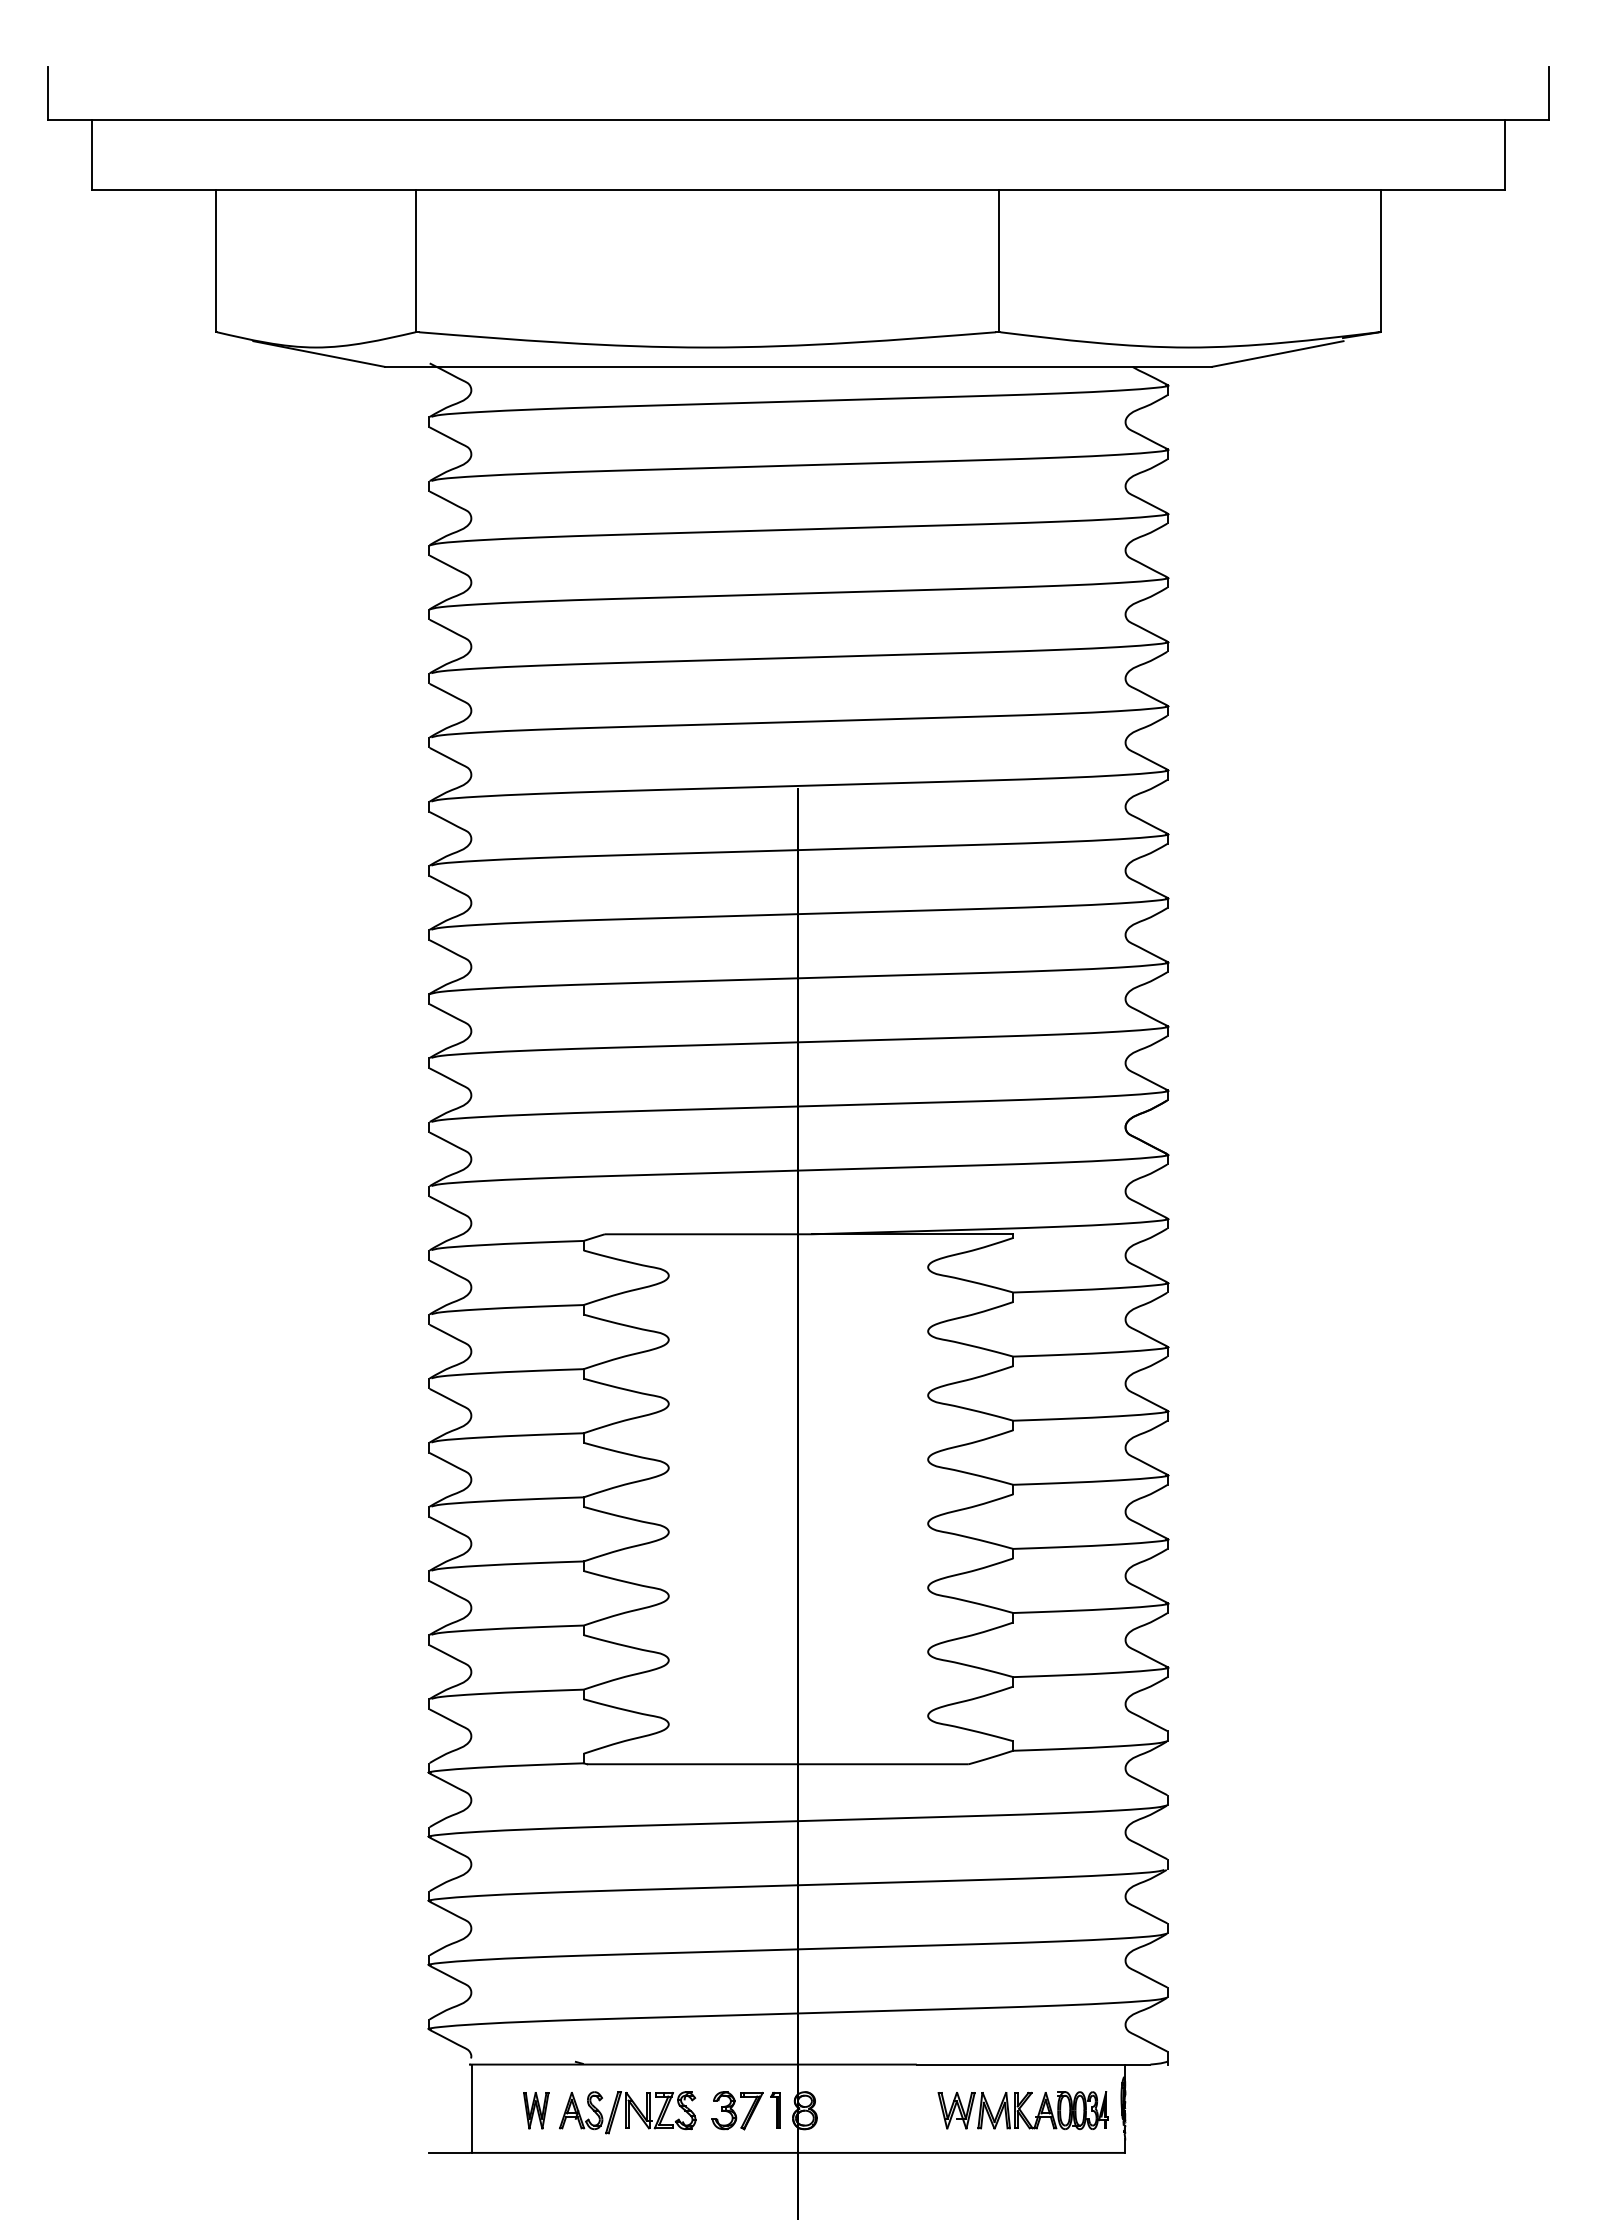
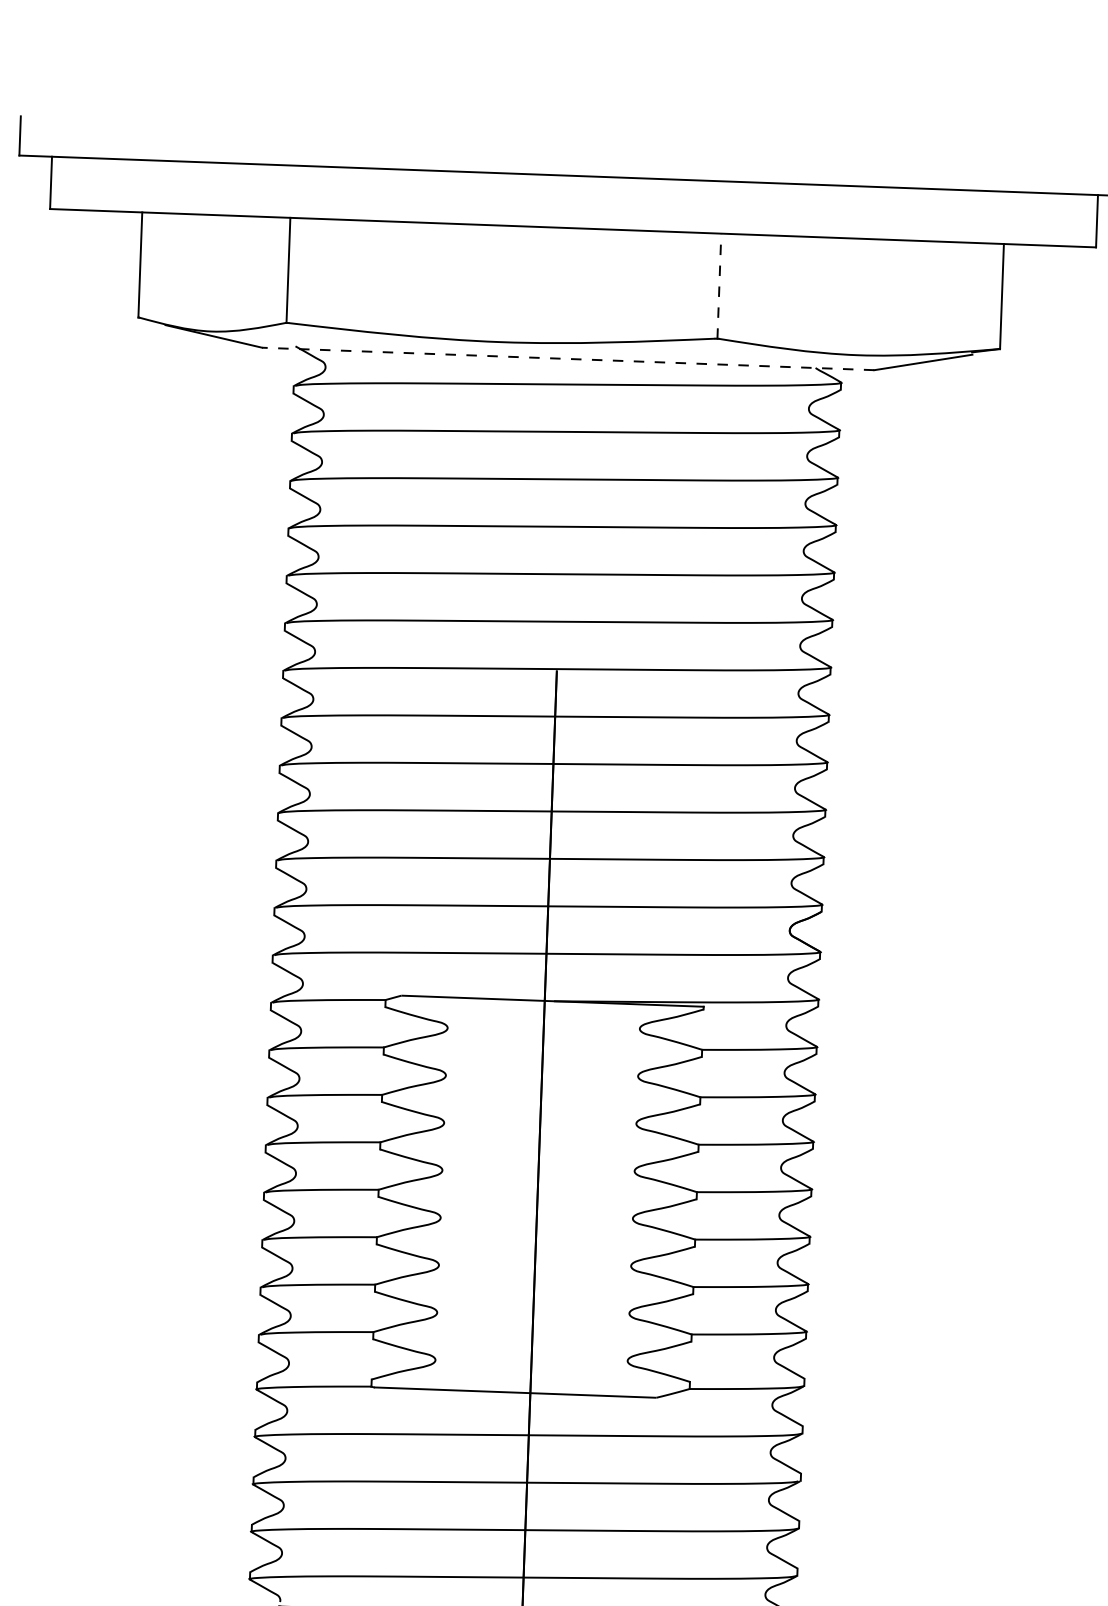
line: (998, 260) -> (719, 285), solid -> dashed
line: (798, 366) -> (568, 358), solid -> dashed

